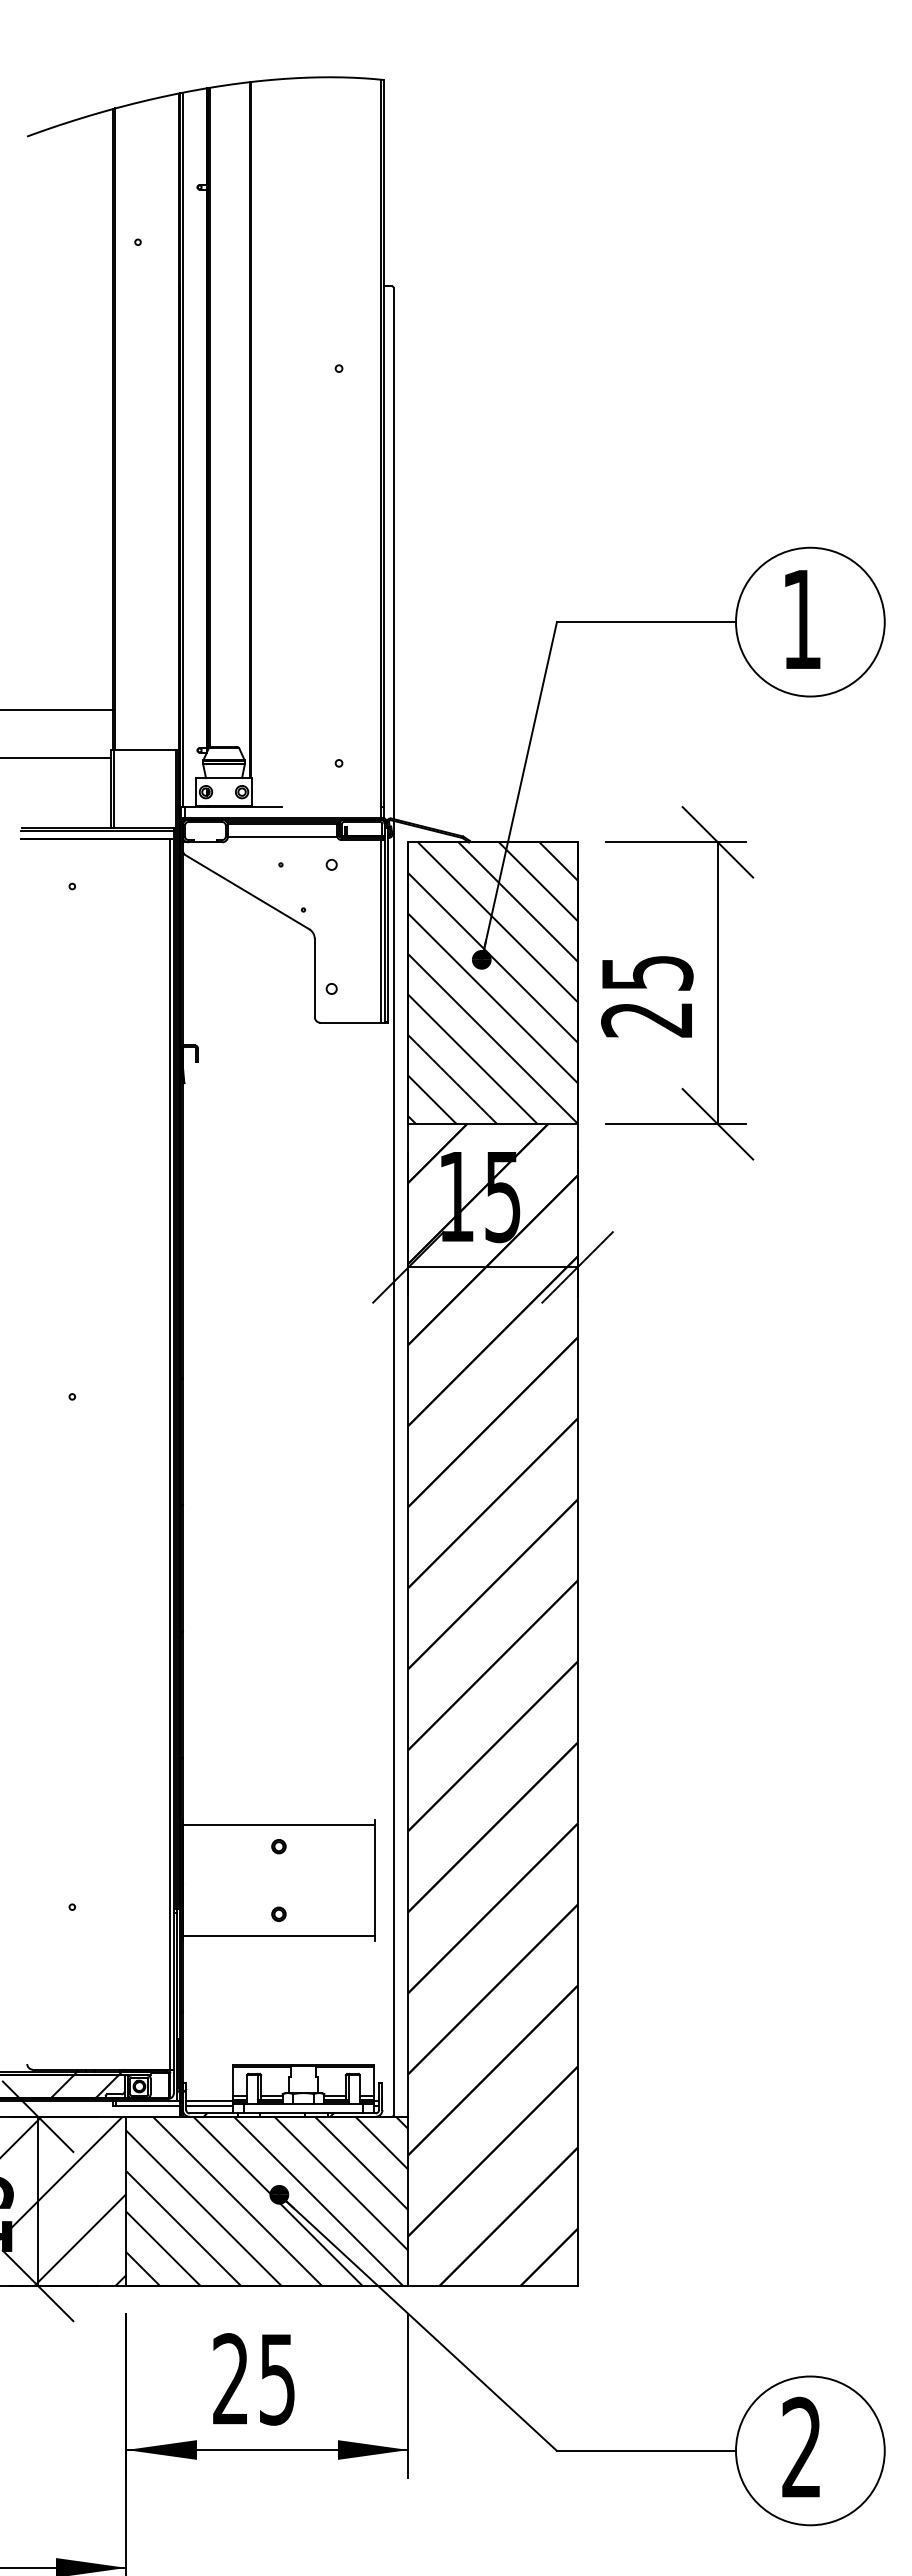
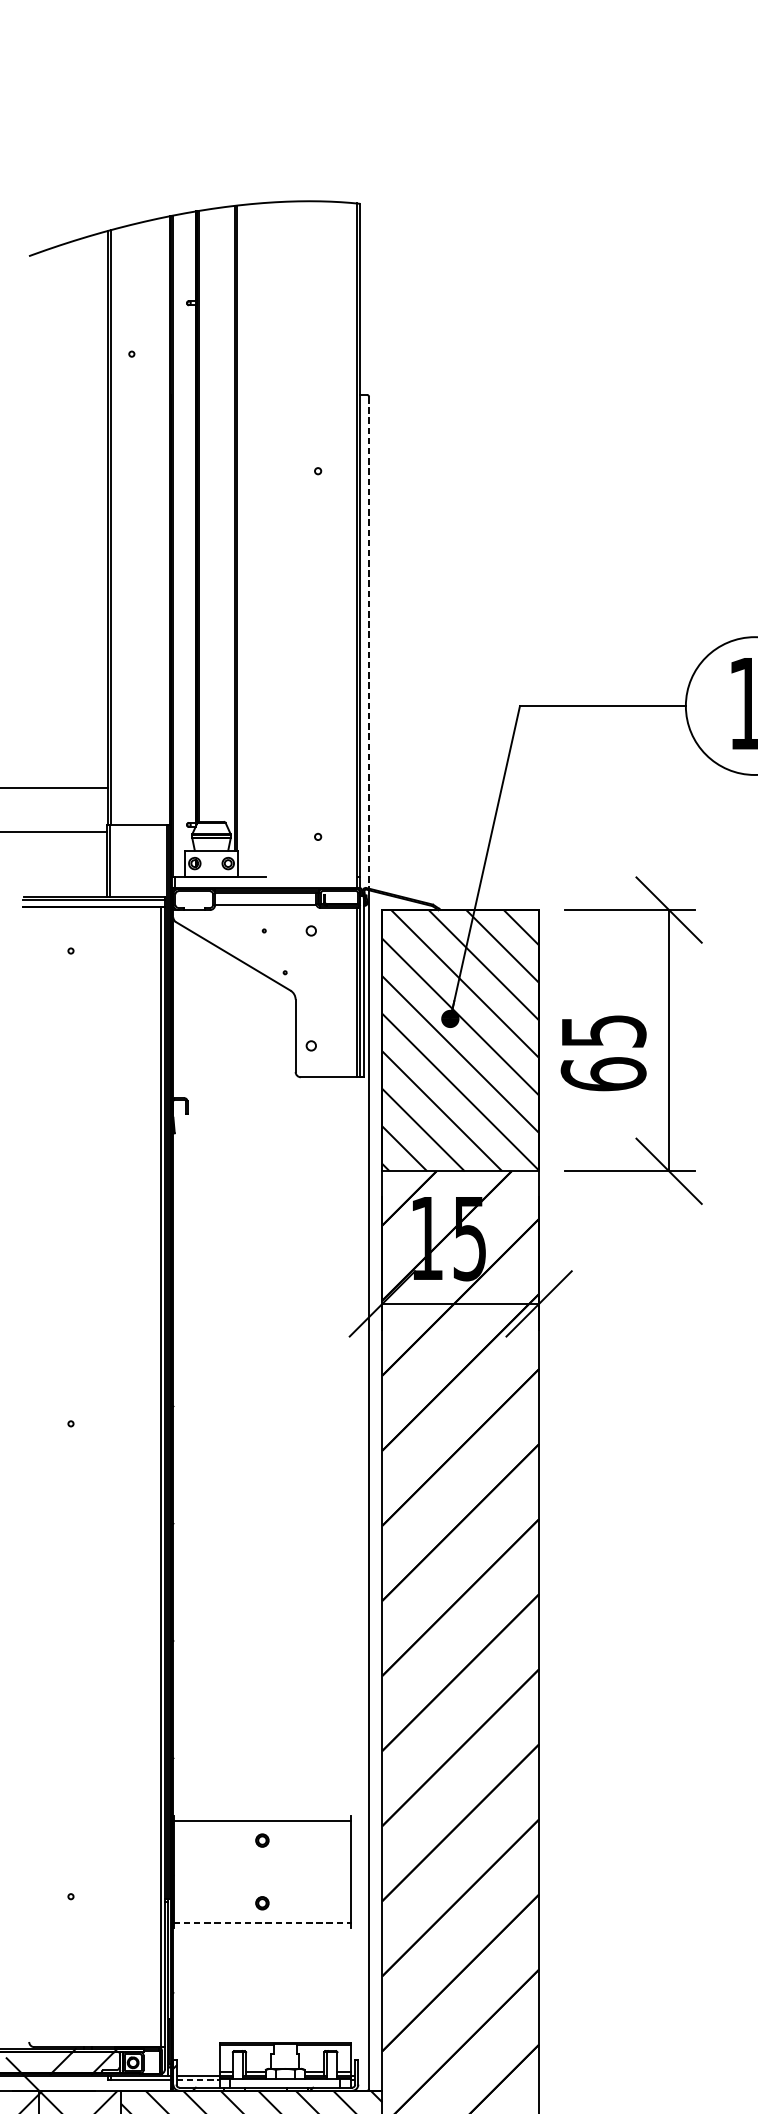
line: (394, 554) -> (369, 643), solid -> dashed
text: (647, 1019) -> (603, 1074), 25 -> 65
line: (278, 1935) -> (262, 1922), solid -> dashed
line: (210, 2105) -> (198, 2080), solid -> dashed

